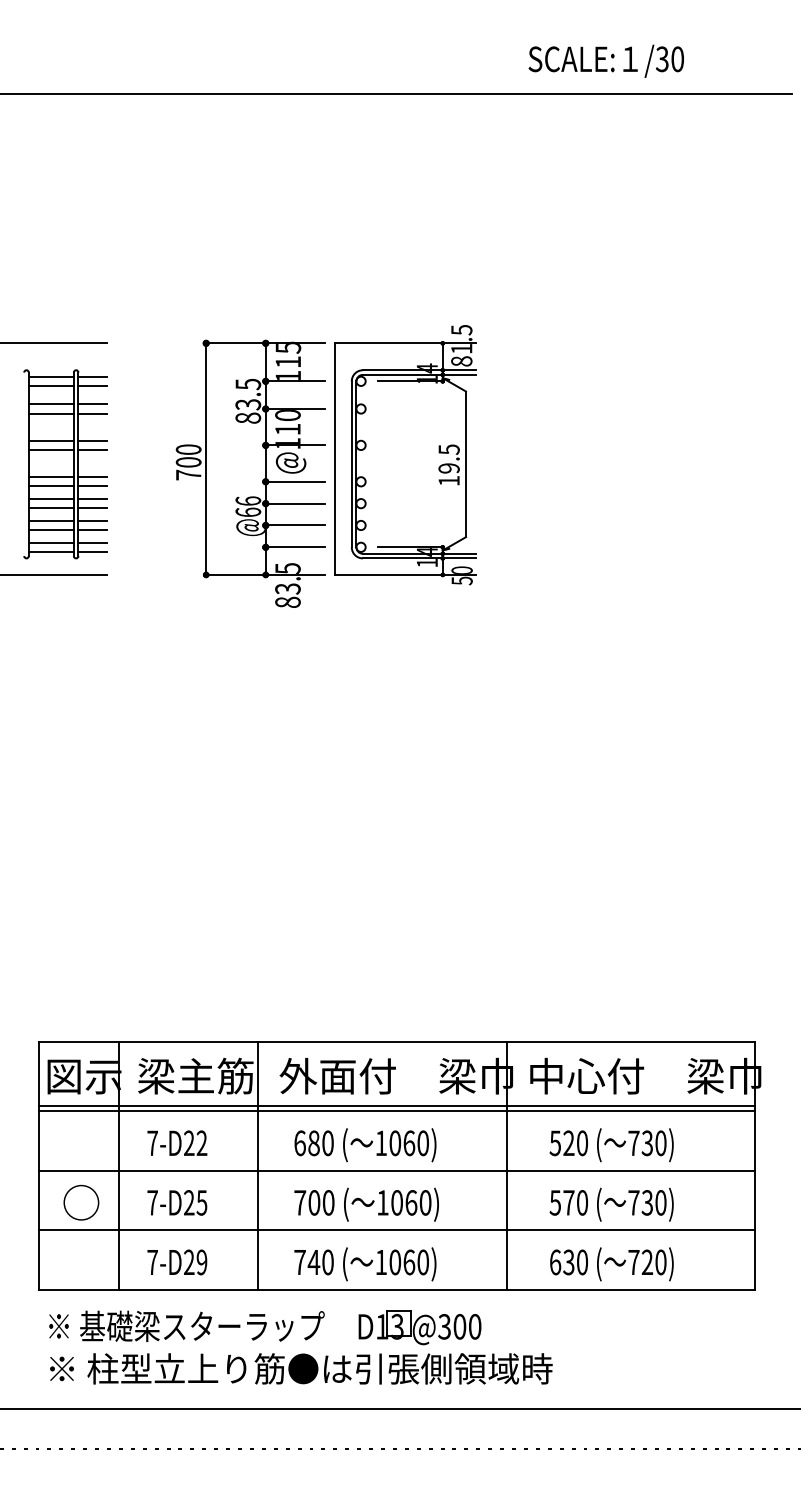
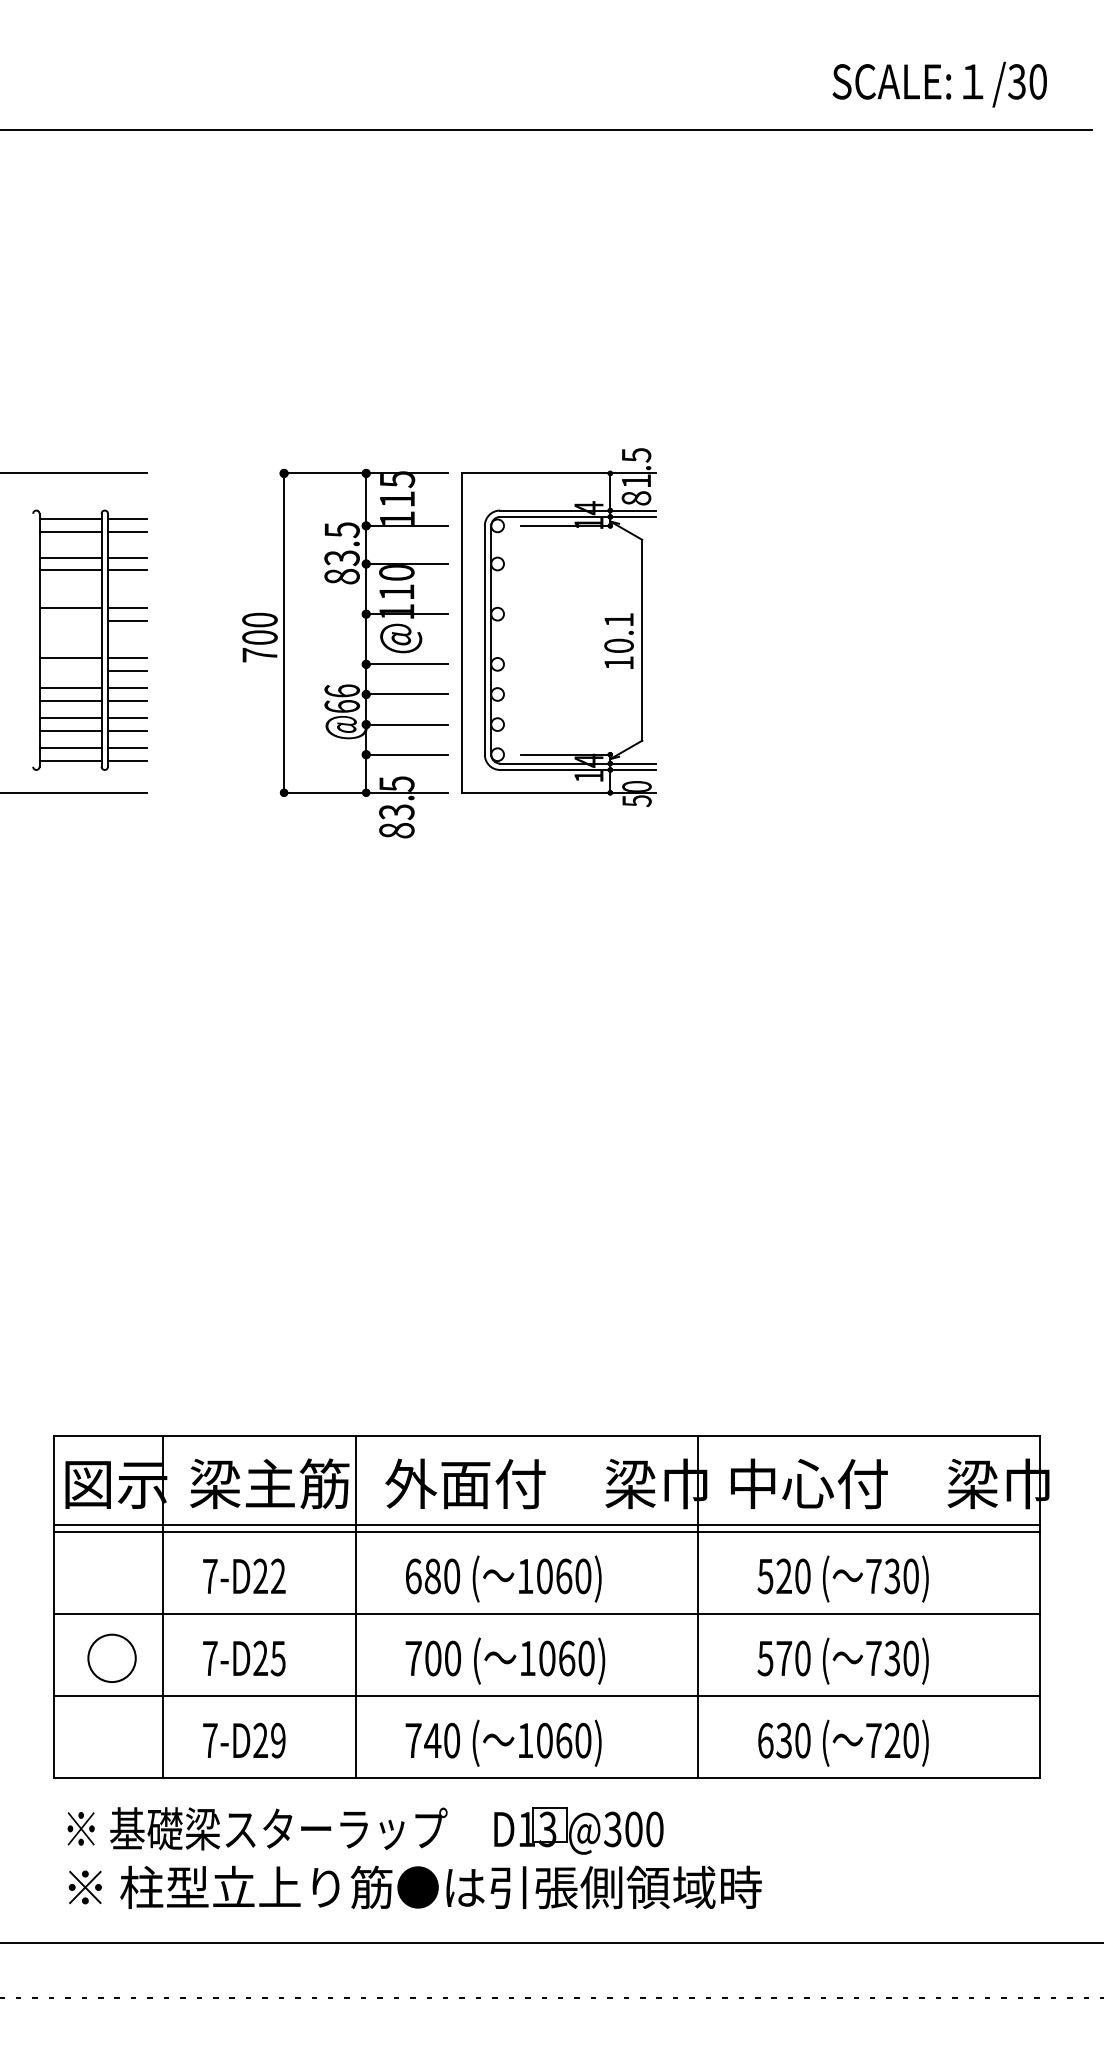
text: (606, 61) -> (939, 84), moved
line: (51, 449) -> (70, 620), removed
text: (448, 459) -> (618, 633), 19.5 -> 10.1
line: (51, 486) -> (70, 670), removed

